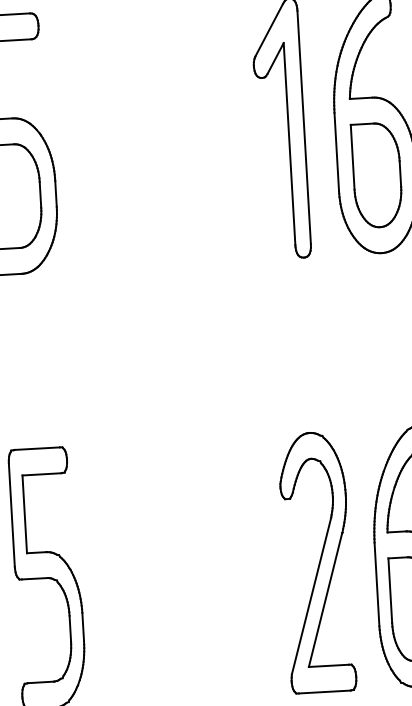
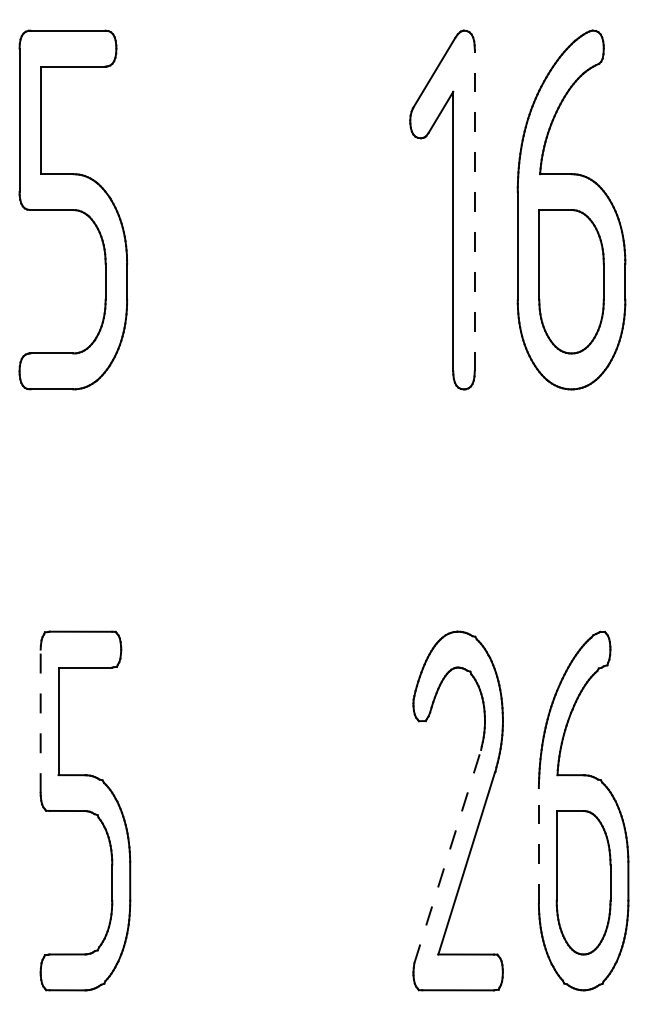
line: (303, 127) -> (474, 209), solid -> dashed
line: (11, 515) -> (40, 721), solid -> dashed
line: (376, 584) -> (538, 845), solid -> dashed
line: (311, 595) -> (447, 856), solid -> dashed

